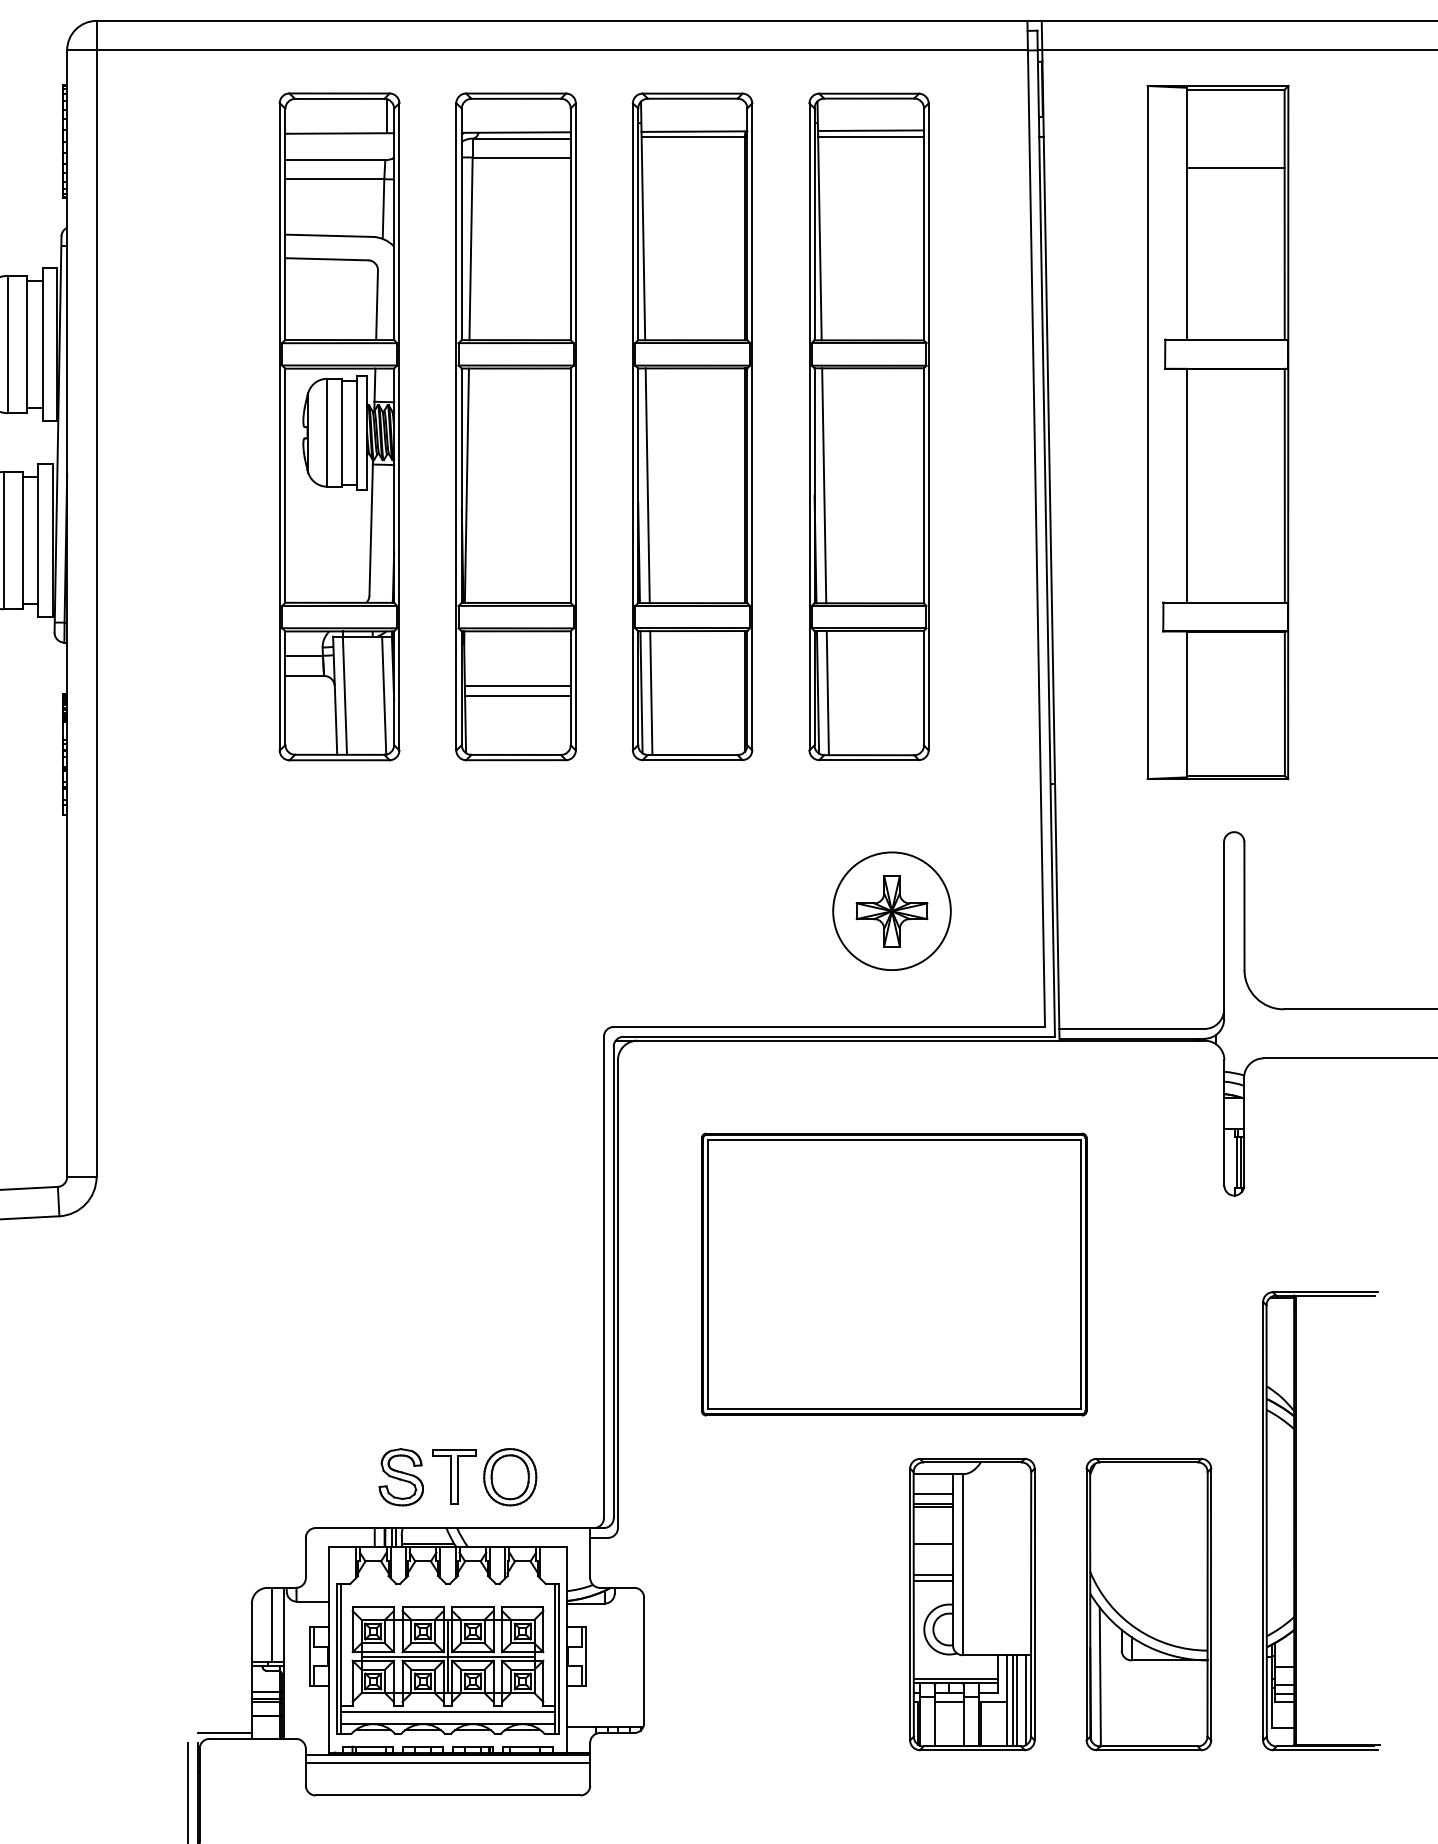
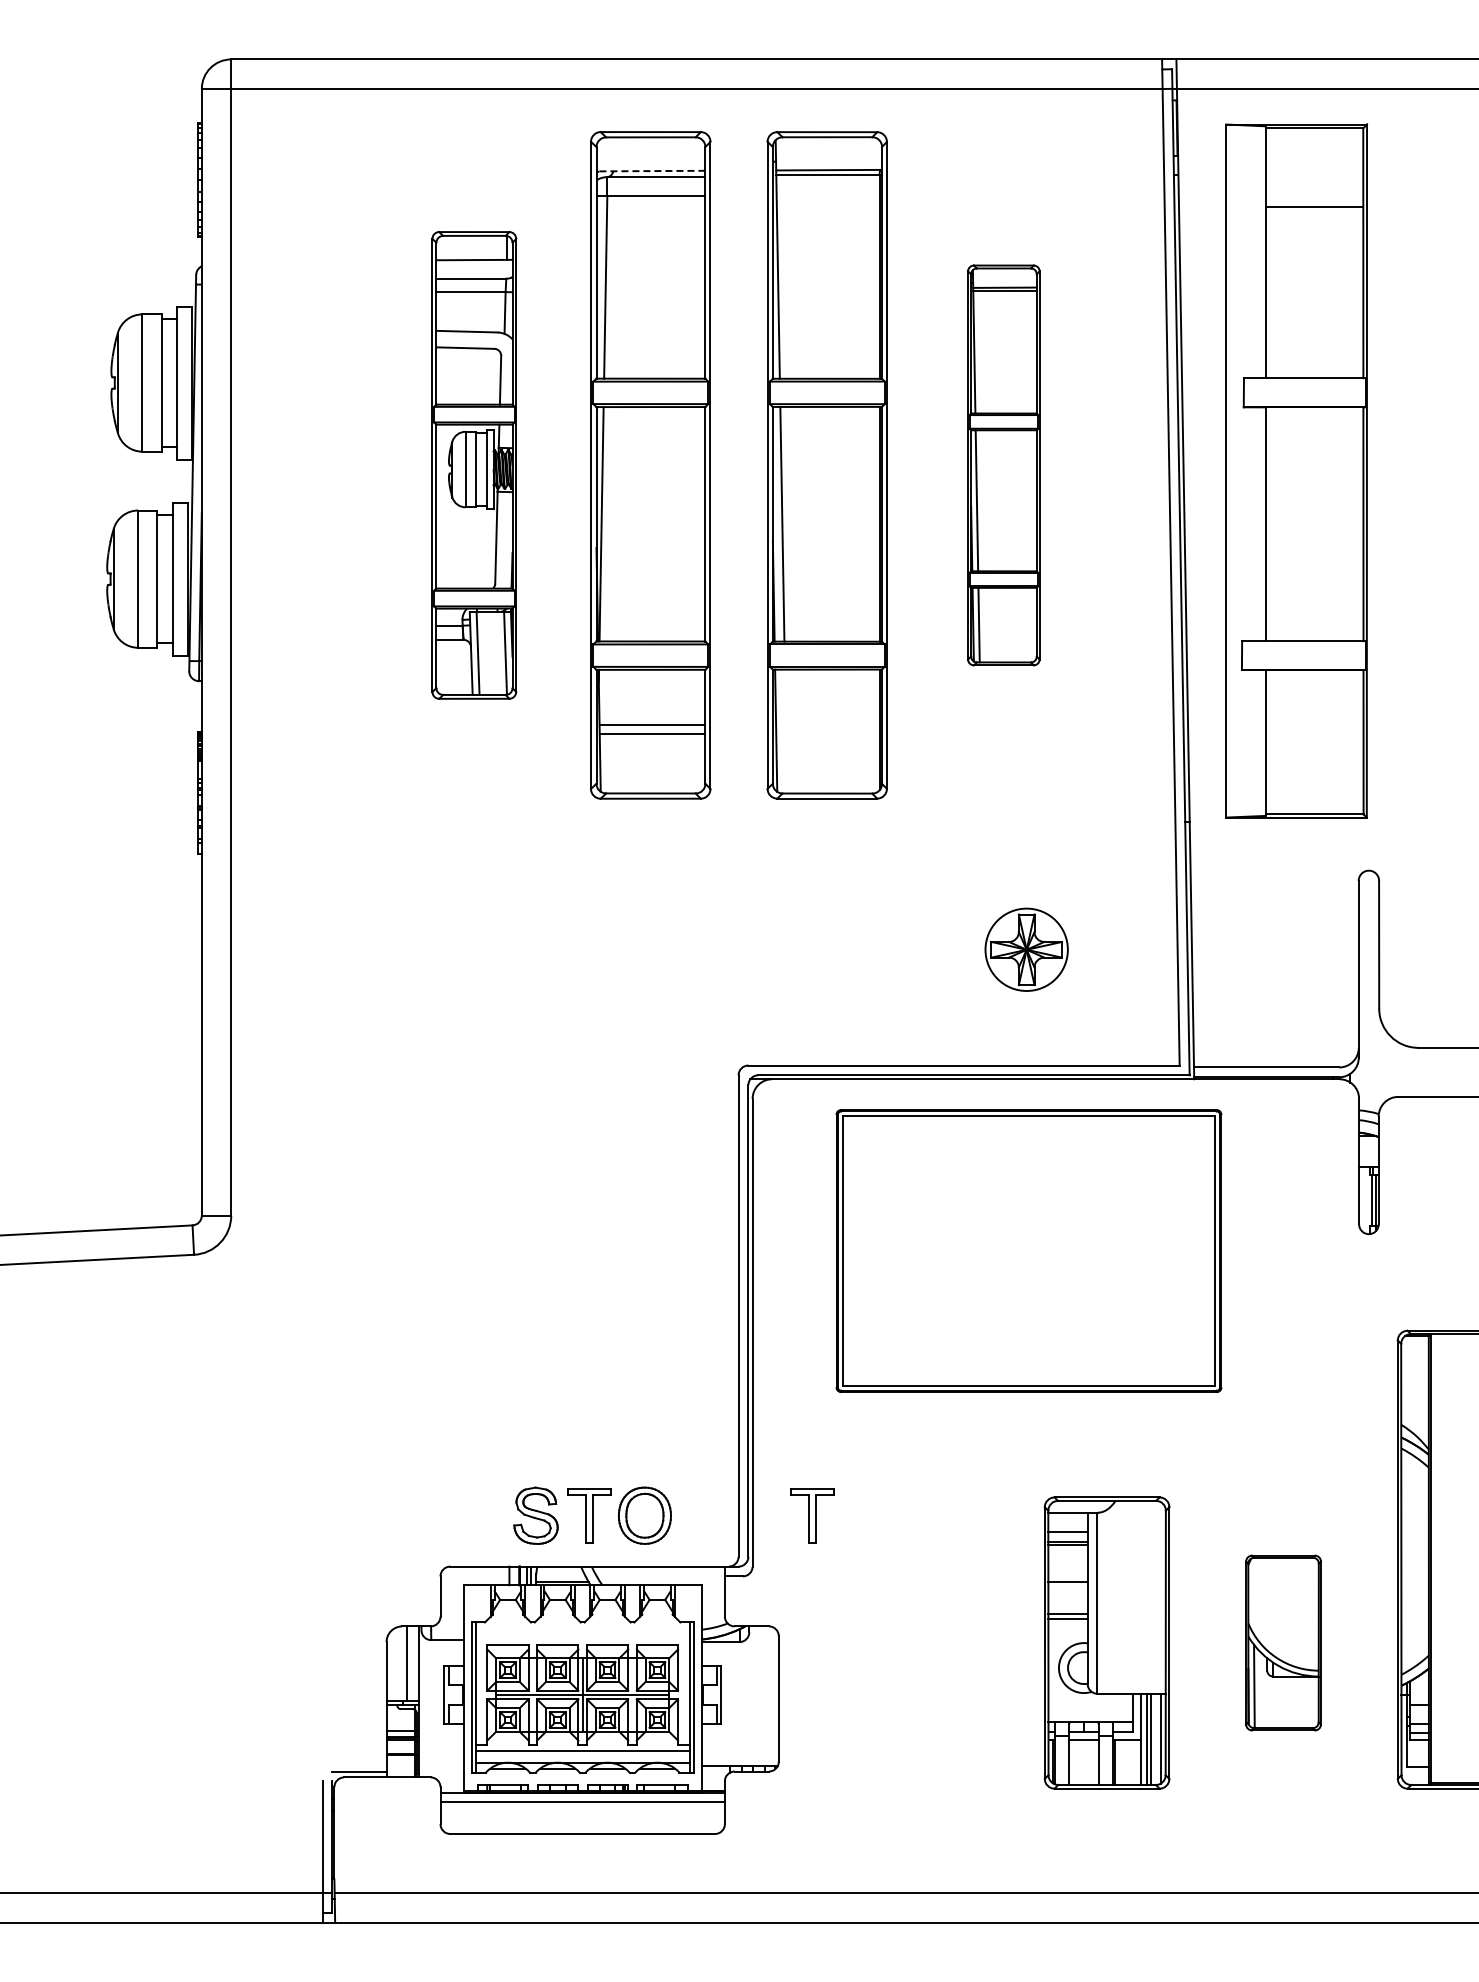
line: (515, 132) -> (650, 171), solid -> dashed
part: (339, 426) -> (474, 465), size x0.7
part: (868, 426) -> (1003, 465), size x0.6
part: (1217, 431) -> (1296, 470), moved
line: (650, 692) -> (785, 731), removed
circle: (891, 910) -> (1026, 949), size x0.7
part: (893, 1273) -> (1028, 1250), moved
part: (677, 1476) -> (812, 1515), added
part: (1148, 1603) -> (1283, 1642), size x0.6
line: (955, 1678) -> (1090, 1717), removed

